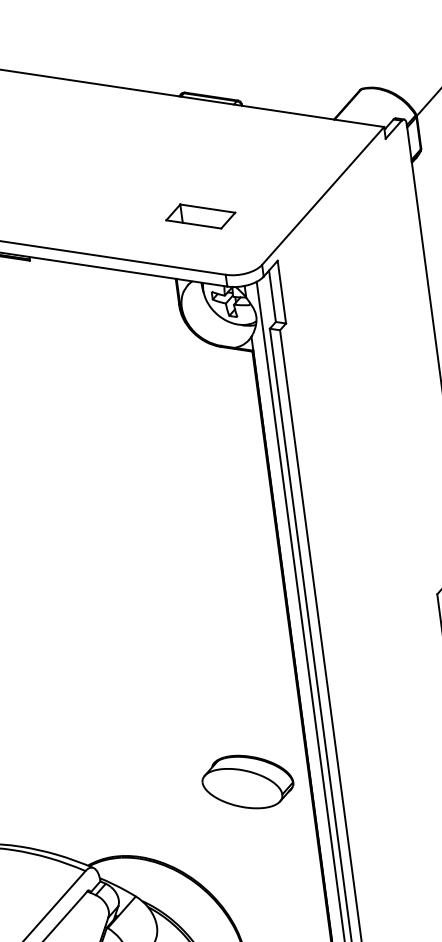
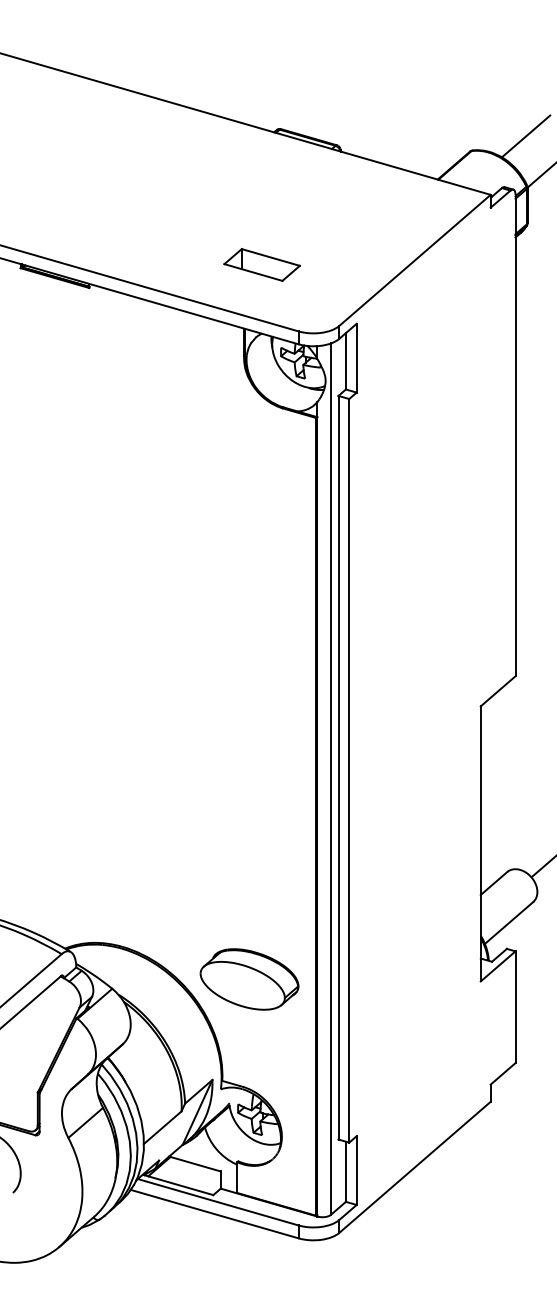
line: (408, 69) -> (525, 136), added
part: (200, 216) -> (261, 264), moved
part: (247, 782) -> (249, 979), moved

